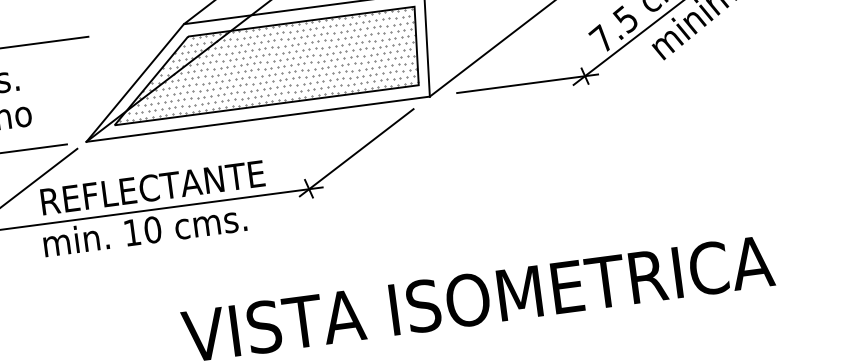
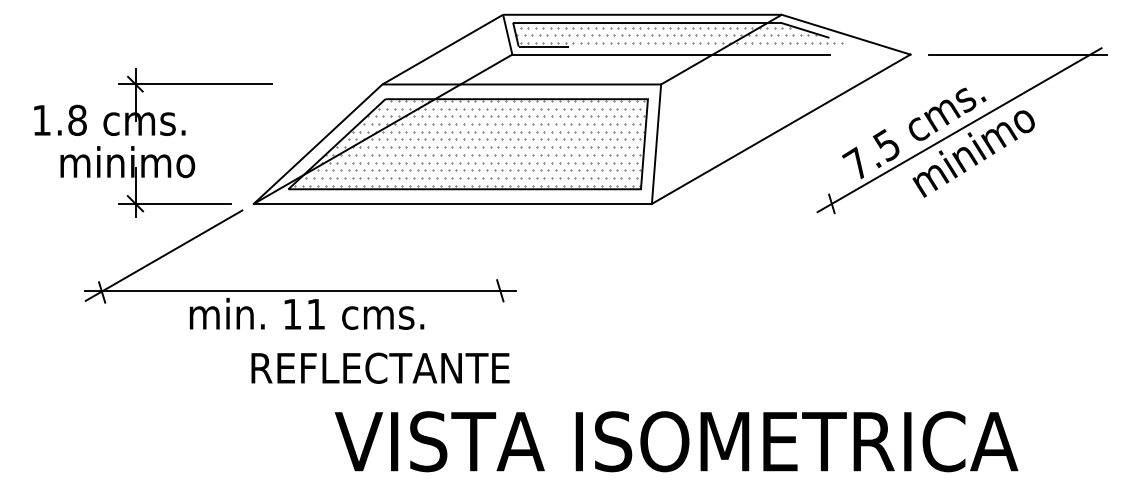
line: (526, 83) -> (764, 203), removed
line: (356, 152) -> (559, 256), removed
text: (152, 187) -> (380, 367), moved
text: (152, 229) -> (315, 313), 10 -> 11

